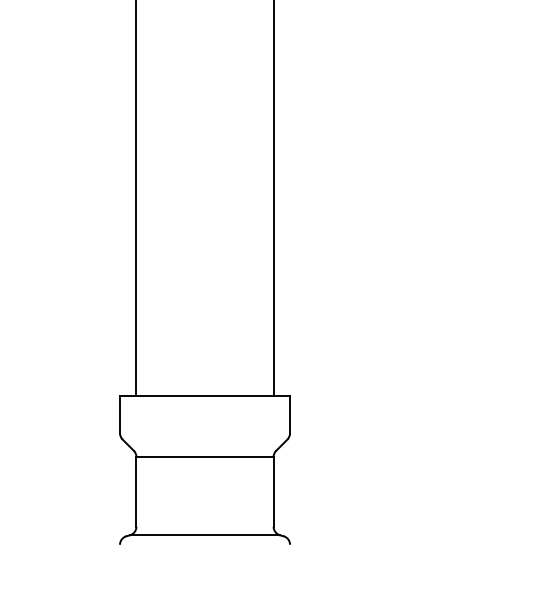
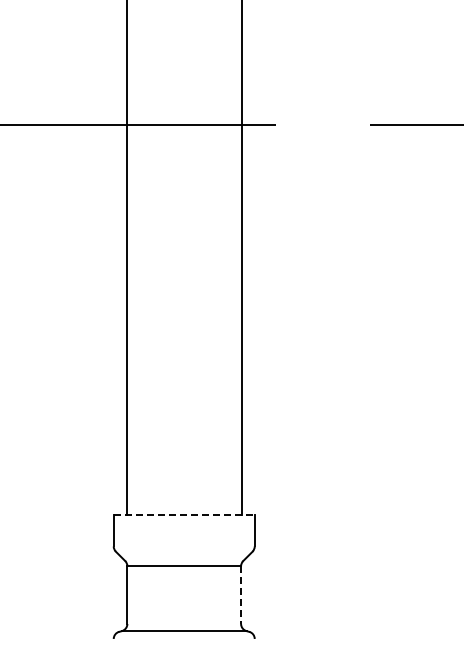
line: (205, 395) -> (184, 515), solid -> dashed
line: (274, 492) -> (241, 595), solid -> dashed

